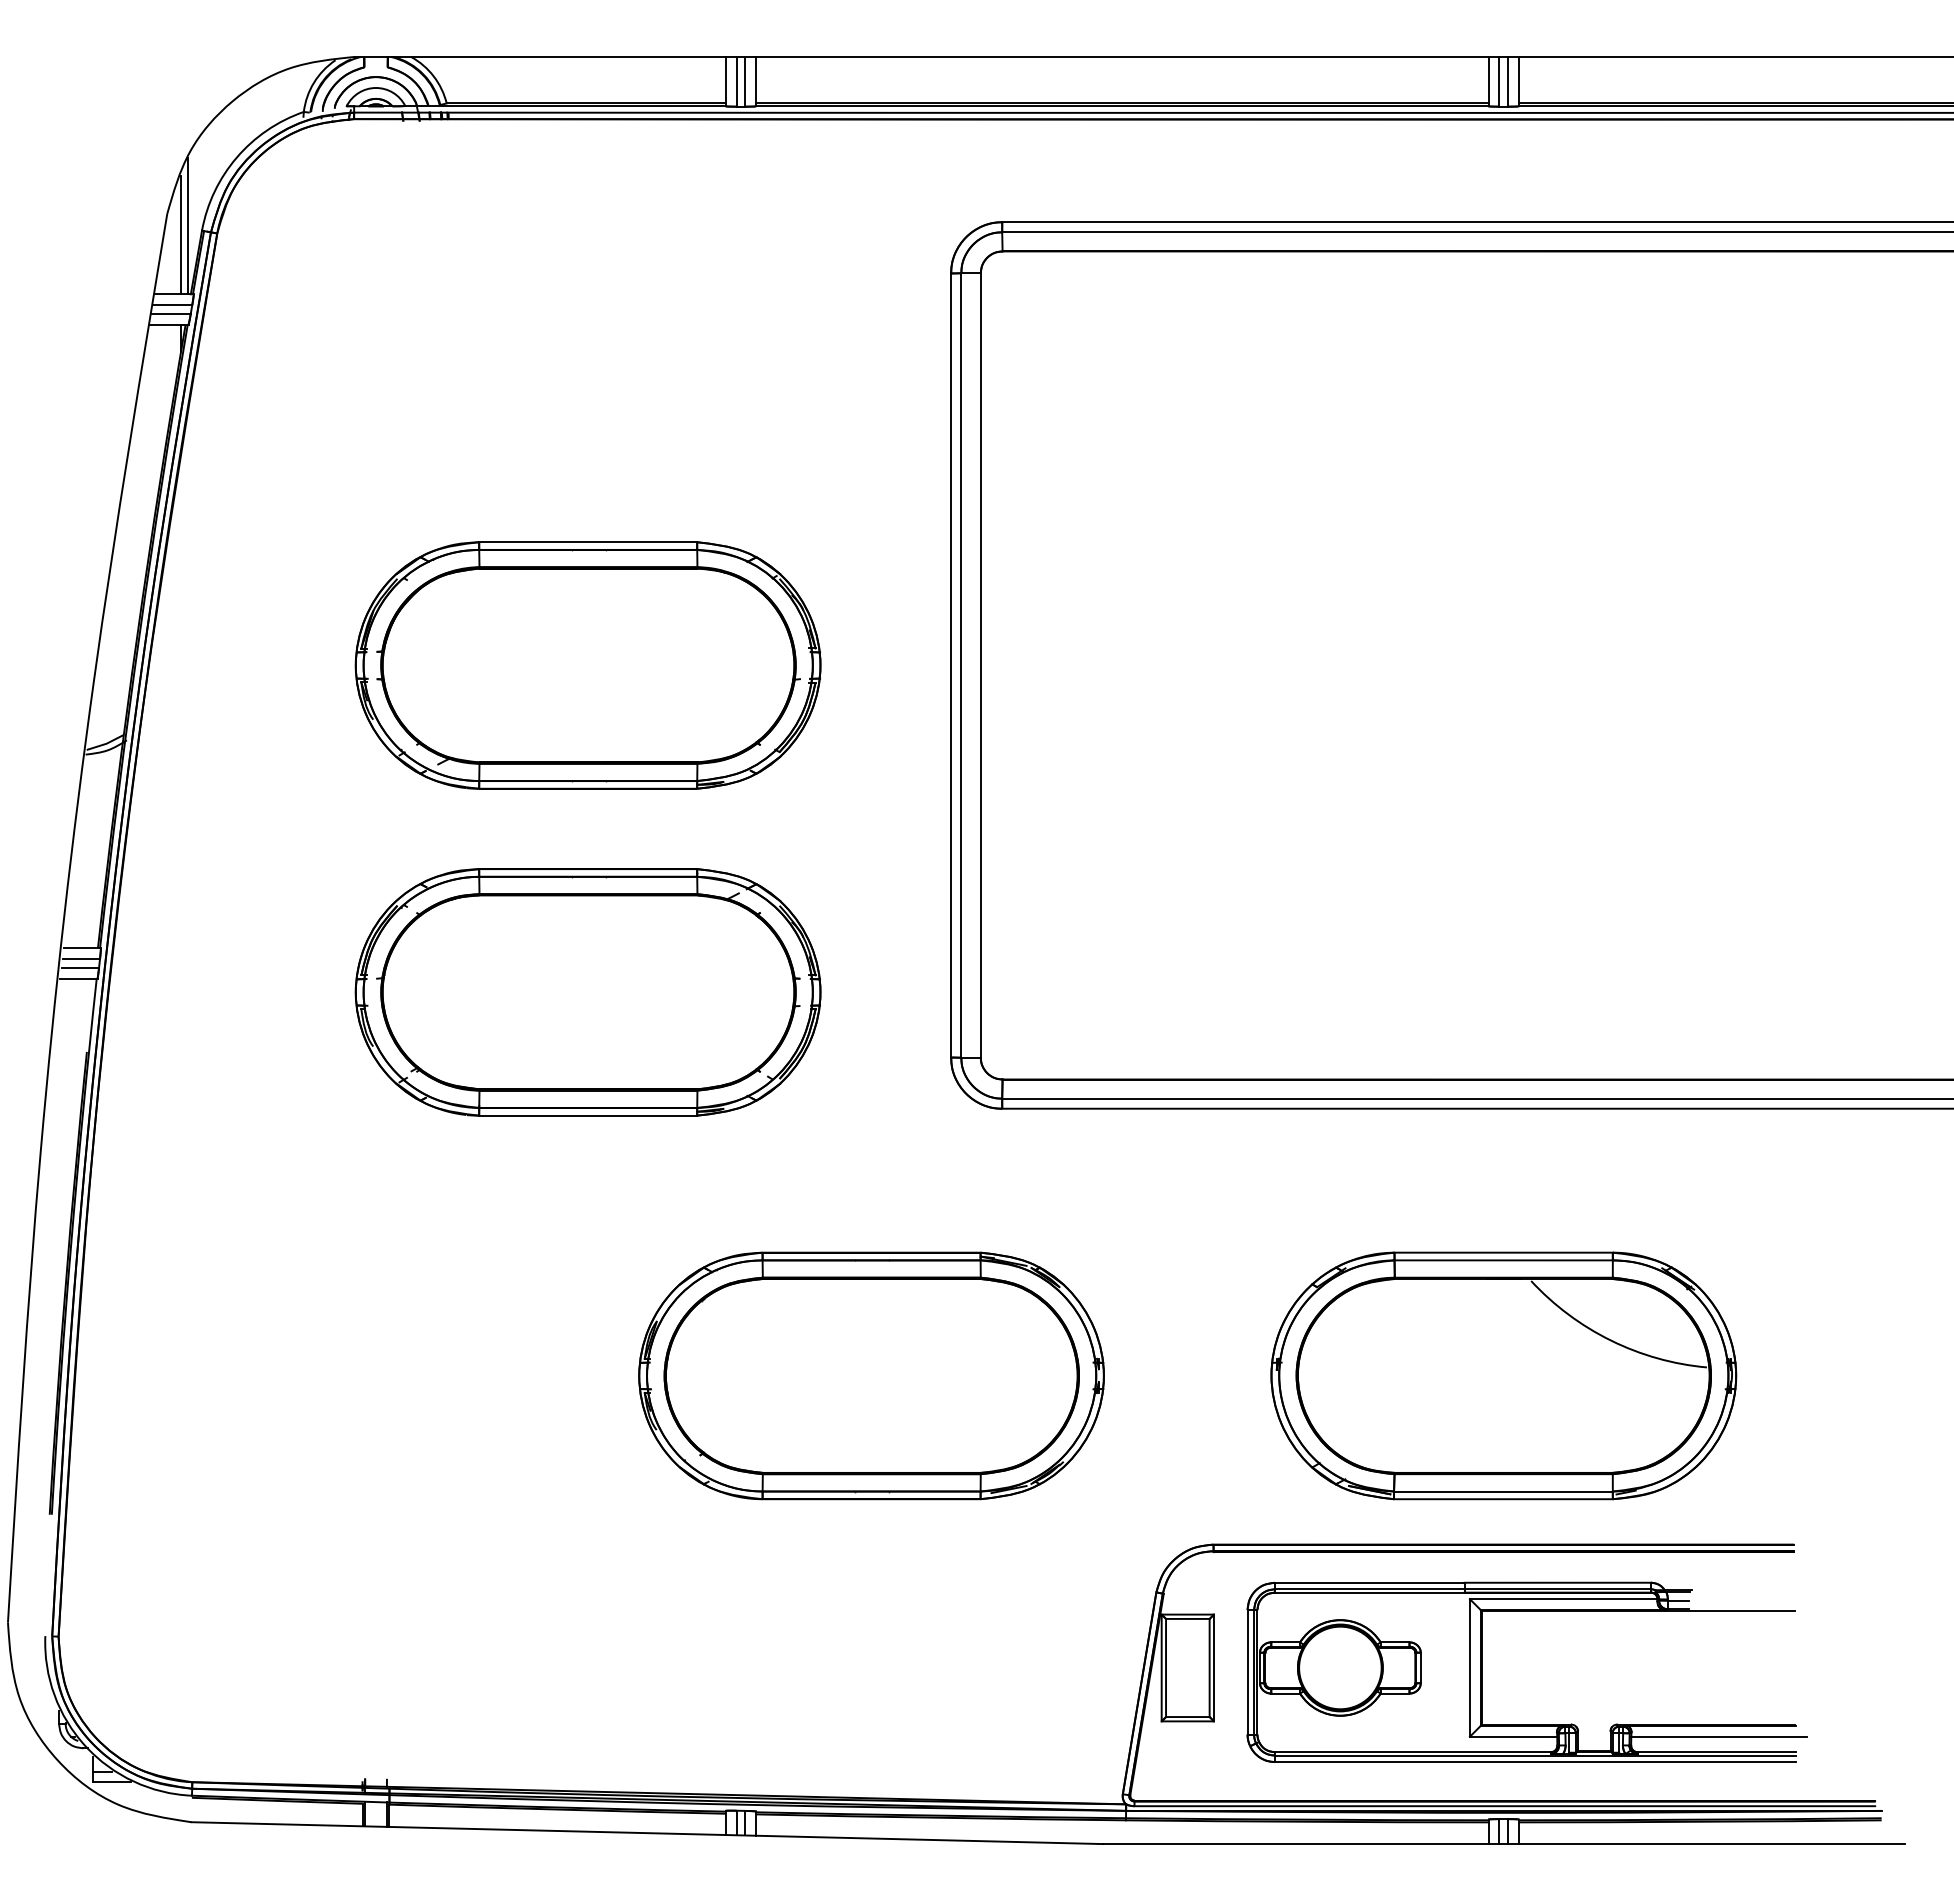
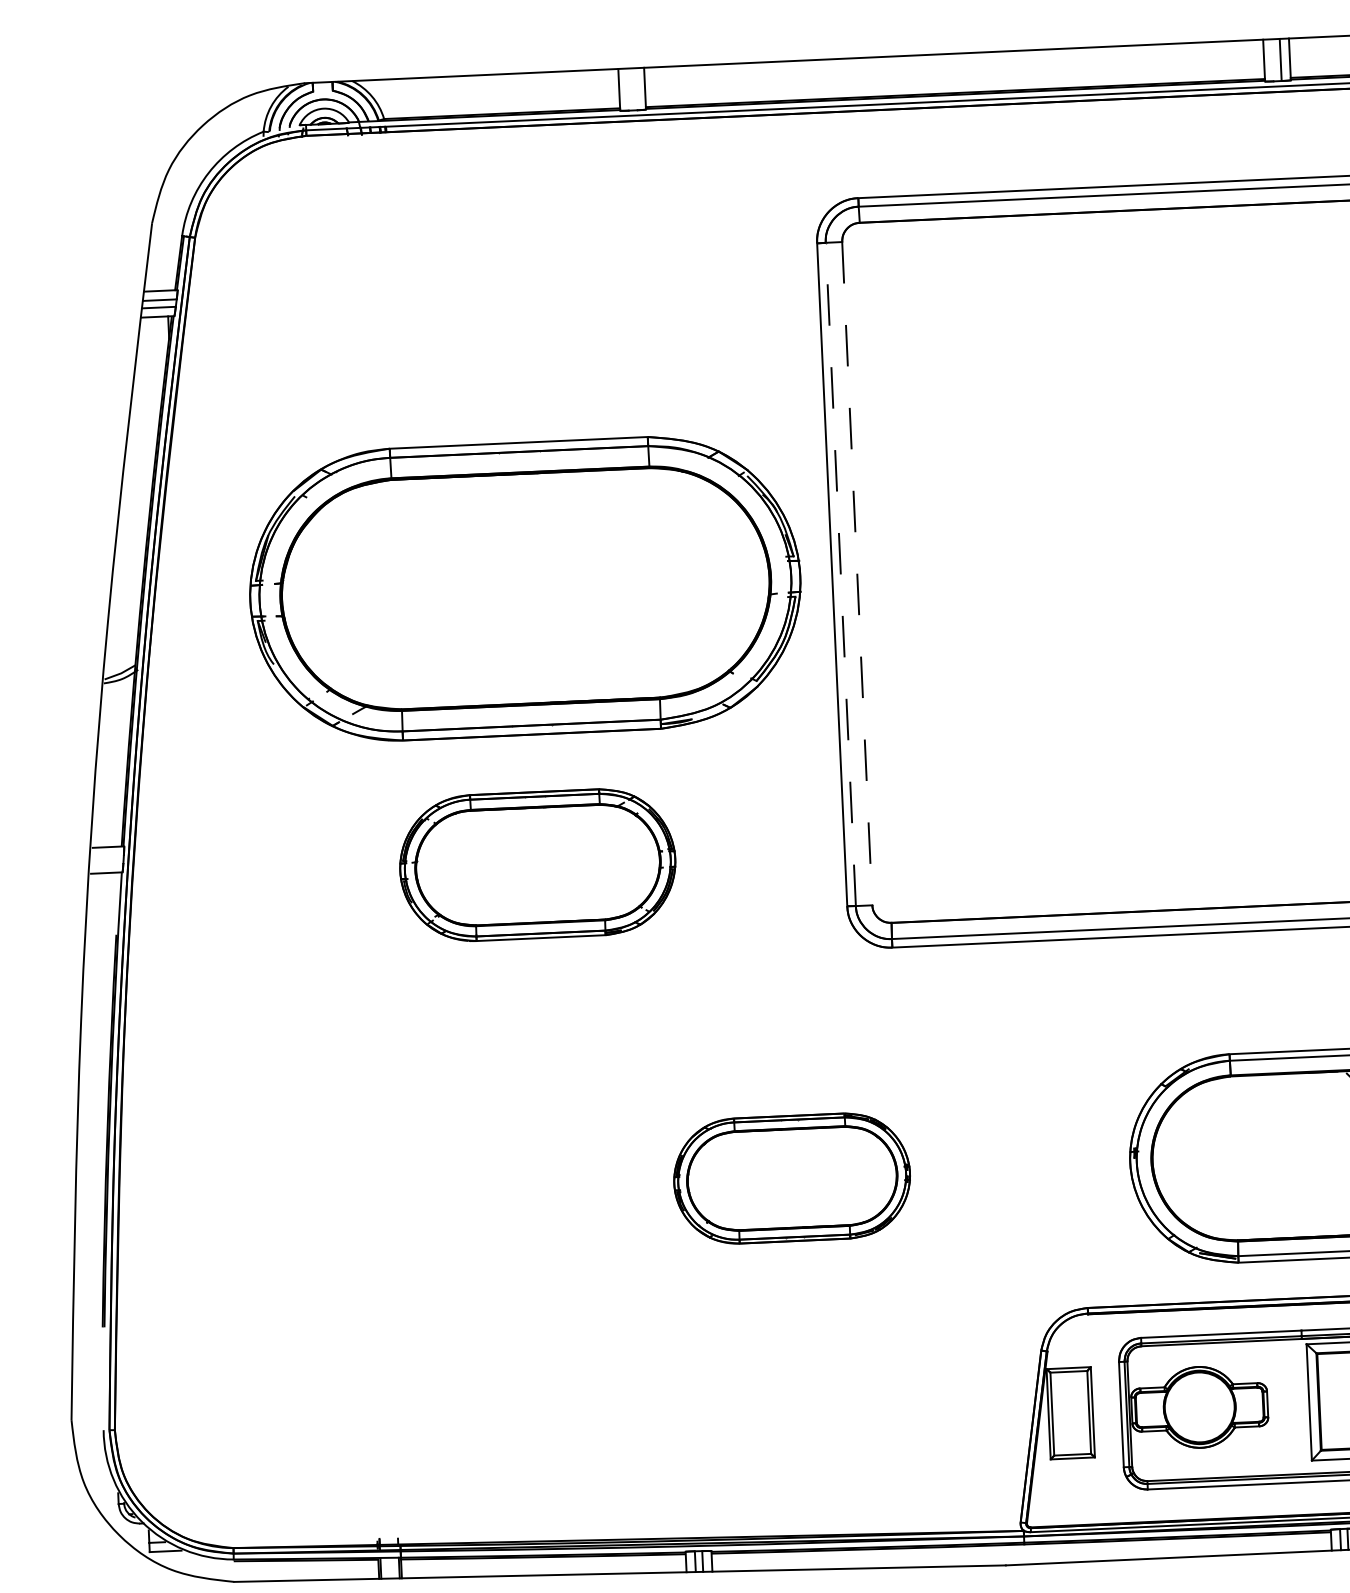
line: (736, 81) -> (628, 89), removed
line: (745, 81) -> (635, 89), removed
line: (1499, 81) -> (1273, 60), removed
line: (187, 226) -> (169, 233), removed
line: (181, 234) -> (164, 240), removed
part: (587, 665) -> (524, 588), size x1.4
line: (961, 665) -> (840, 574), solid -> dashed
line: (980, 666) -> (857, 574), solid -> dashed
line: (81, 959) -> (108, 856), removed
line: (80, 967) -> (107, 863), removed
part: (587, 992) -> (537, 865), size x0.7
part: (871, 1375) -> (792, 1178), size x0.6

